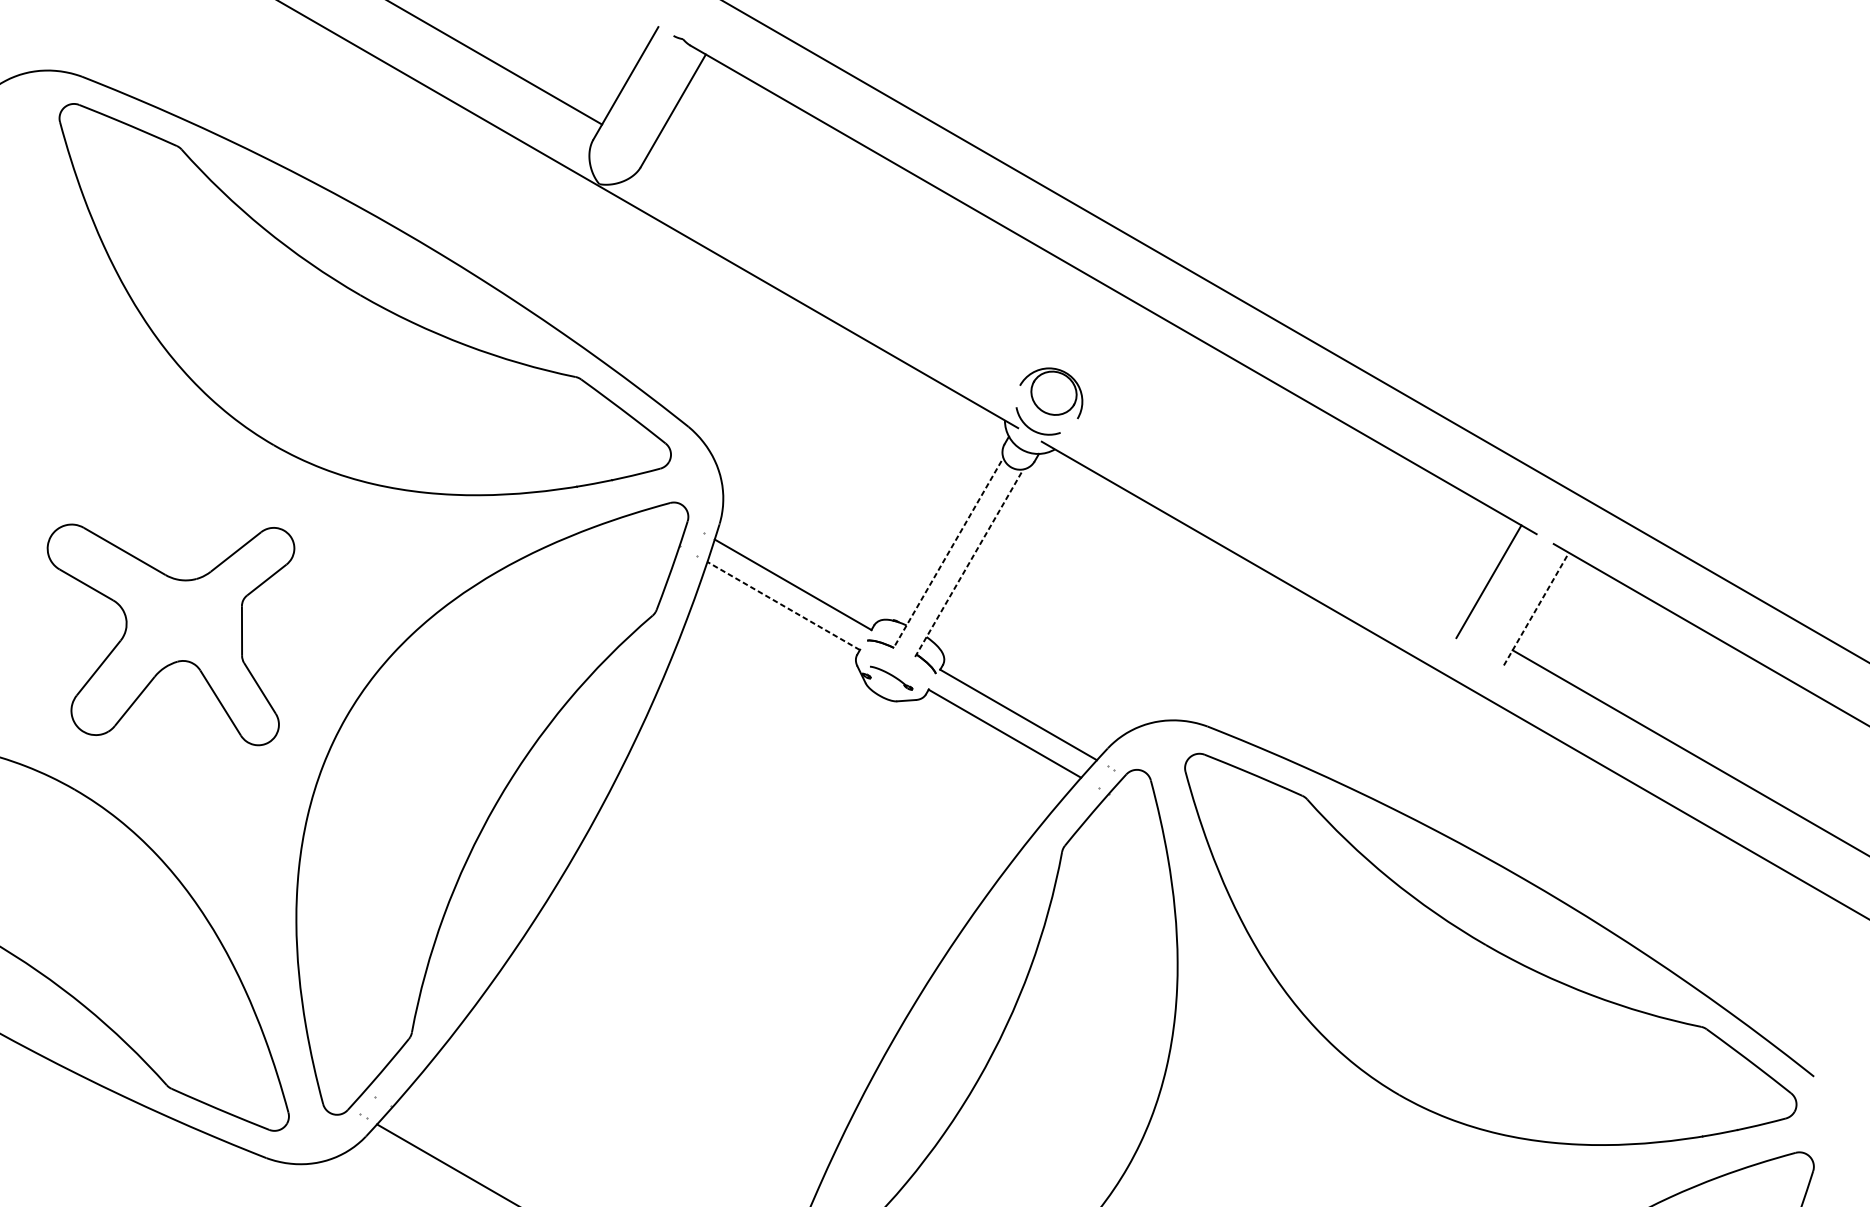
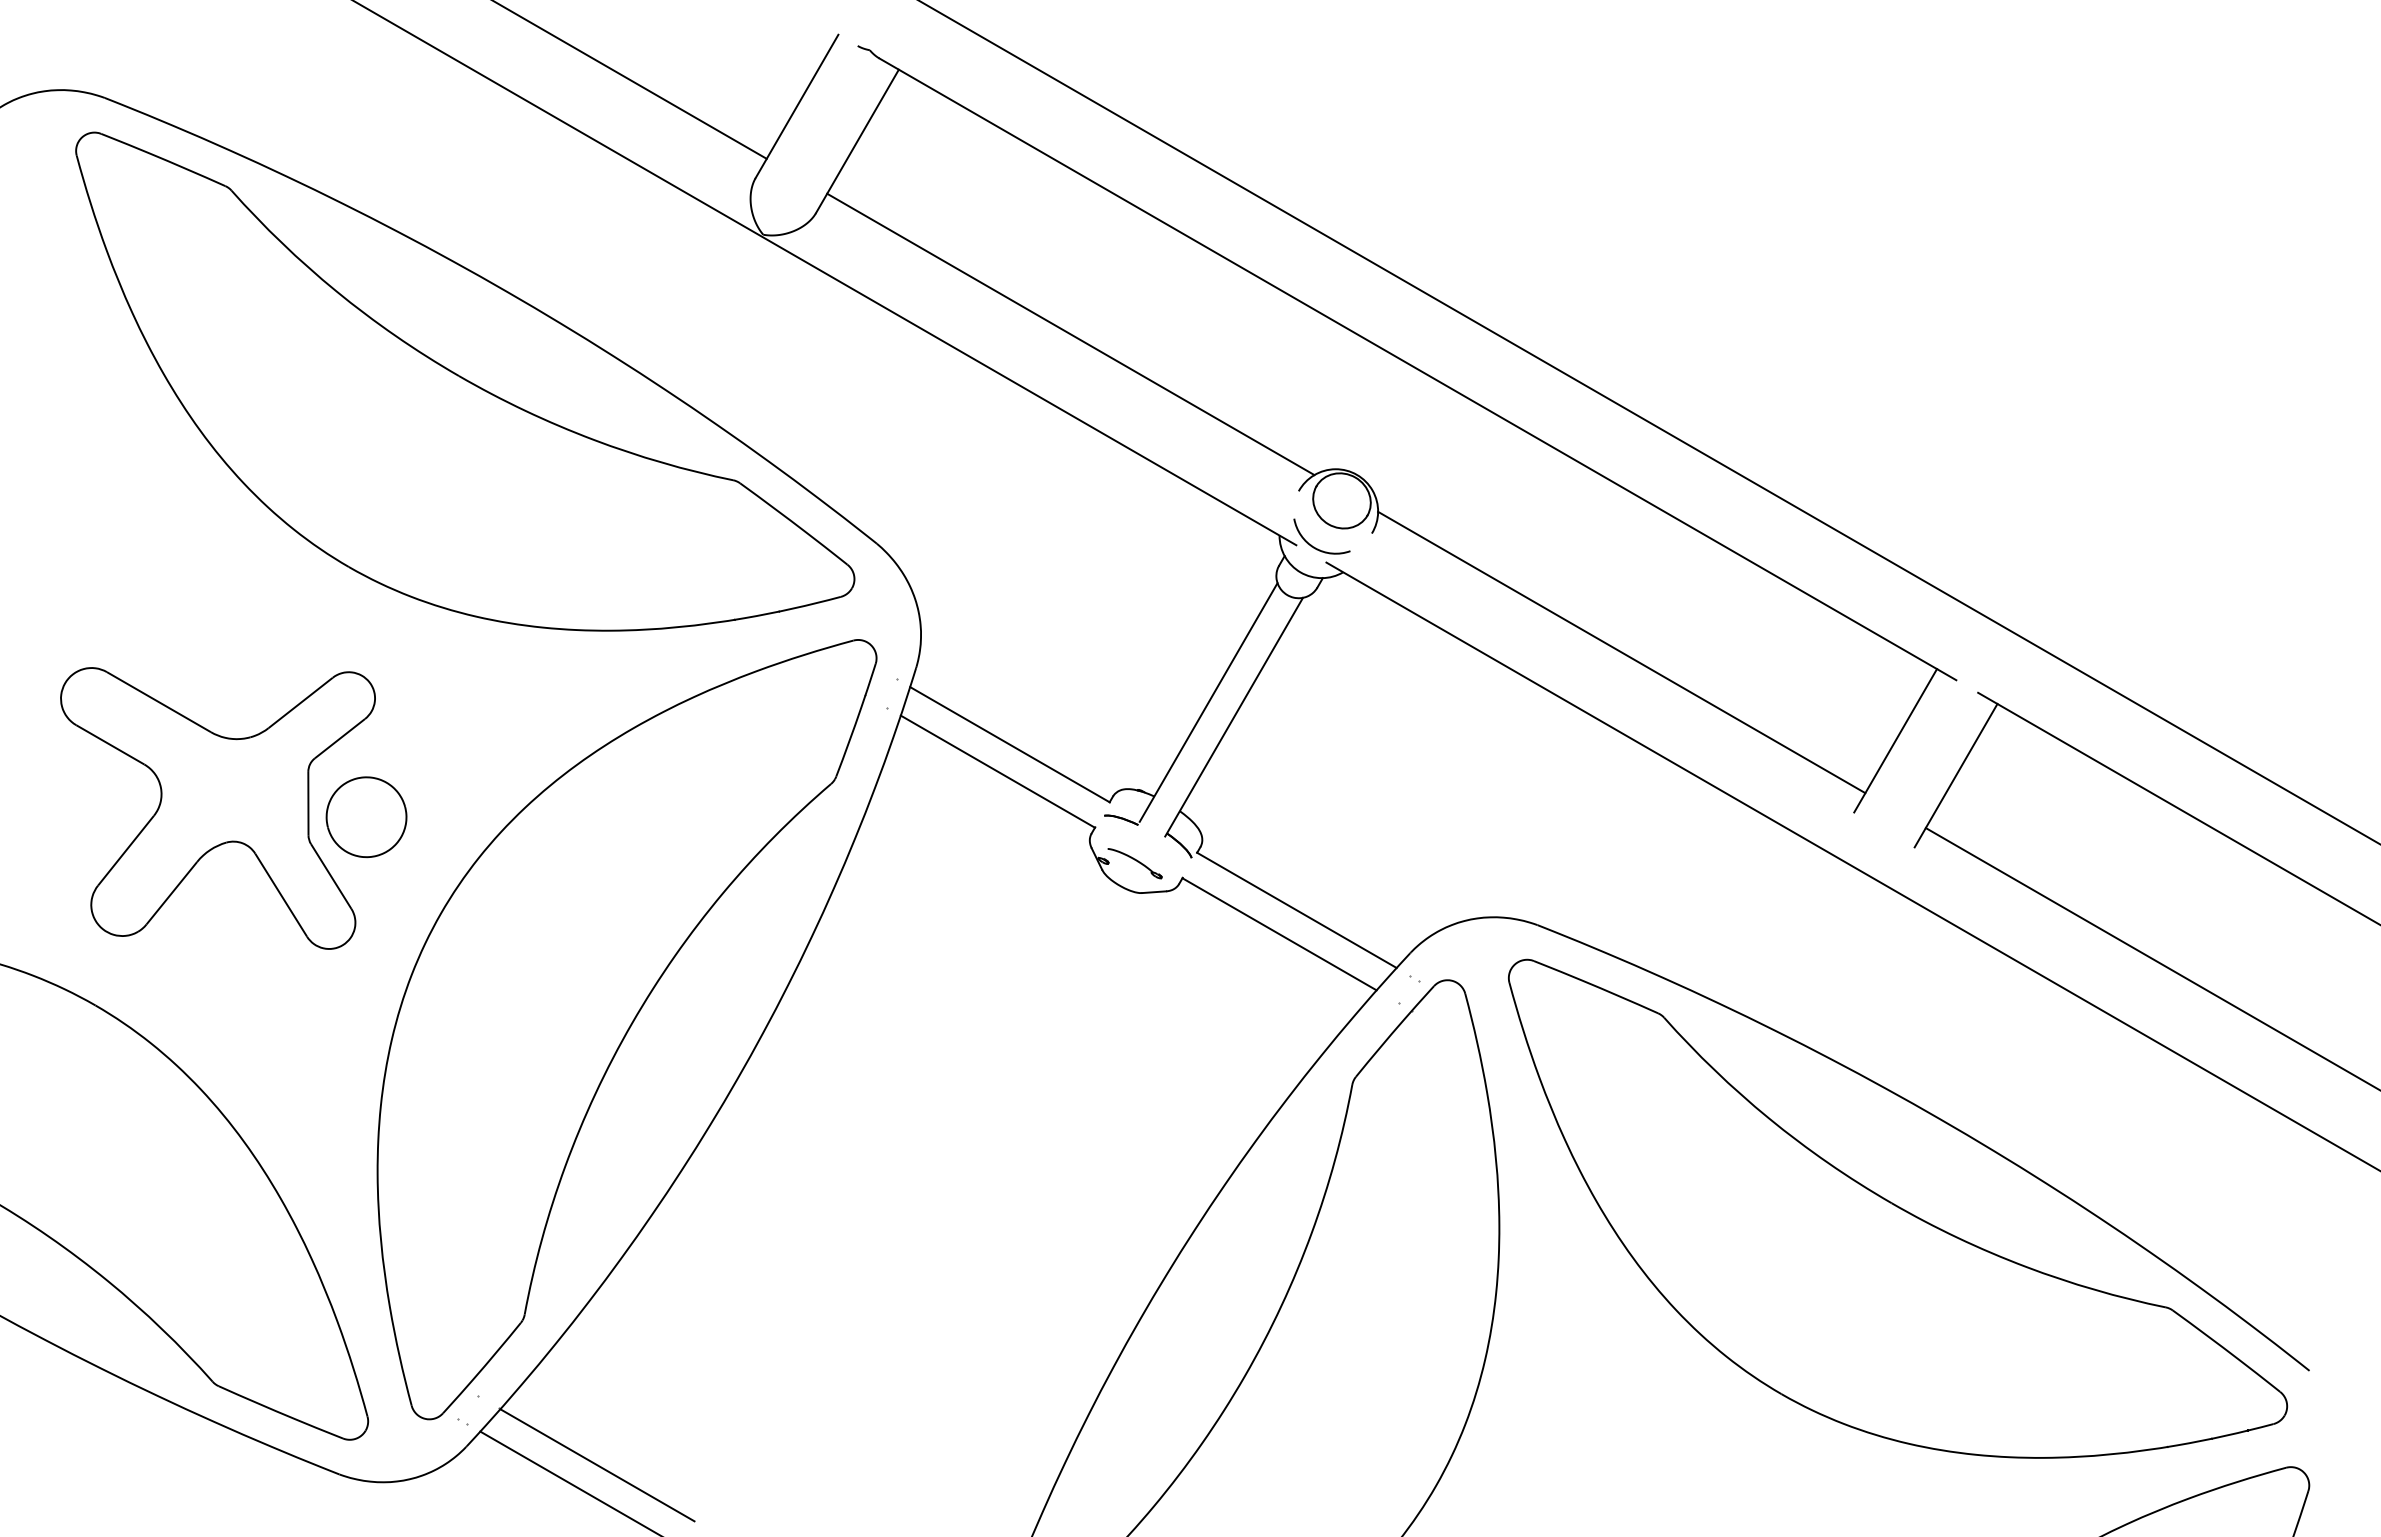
line: (840, 262) -> (1070, 334), added
line: (1273, 512) -> (1621, 652), added
line: (949, 551) -> (1208, 702), dashed -> solid
line: (969, 563) -> (1234, 717), dashed -> solid
line: (783, 605) -> (997, 771), dashed -> solid
line: (1536, 608) -> (1956, 775), dashed -> solid
part: (287, 641) -> (366, 817), added
line: (469, 1151) -> (597, 1465), added

